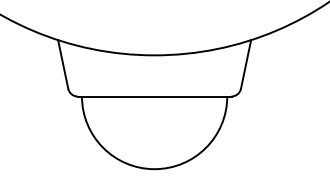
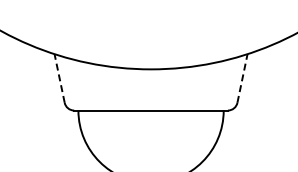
line: (63, 64) -> (59, 78), solid -> dashed
line: (246, 64) -> (242, 78), solid -> dashed

